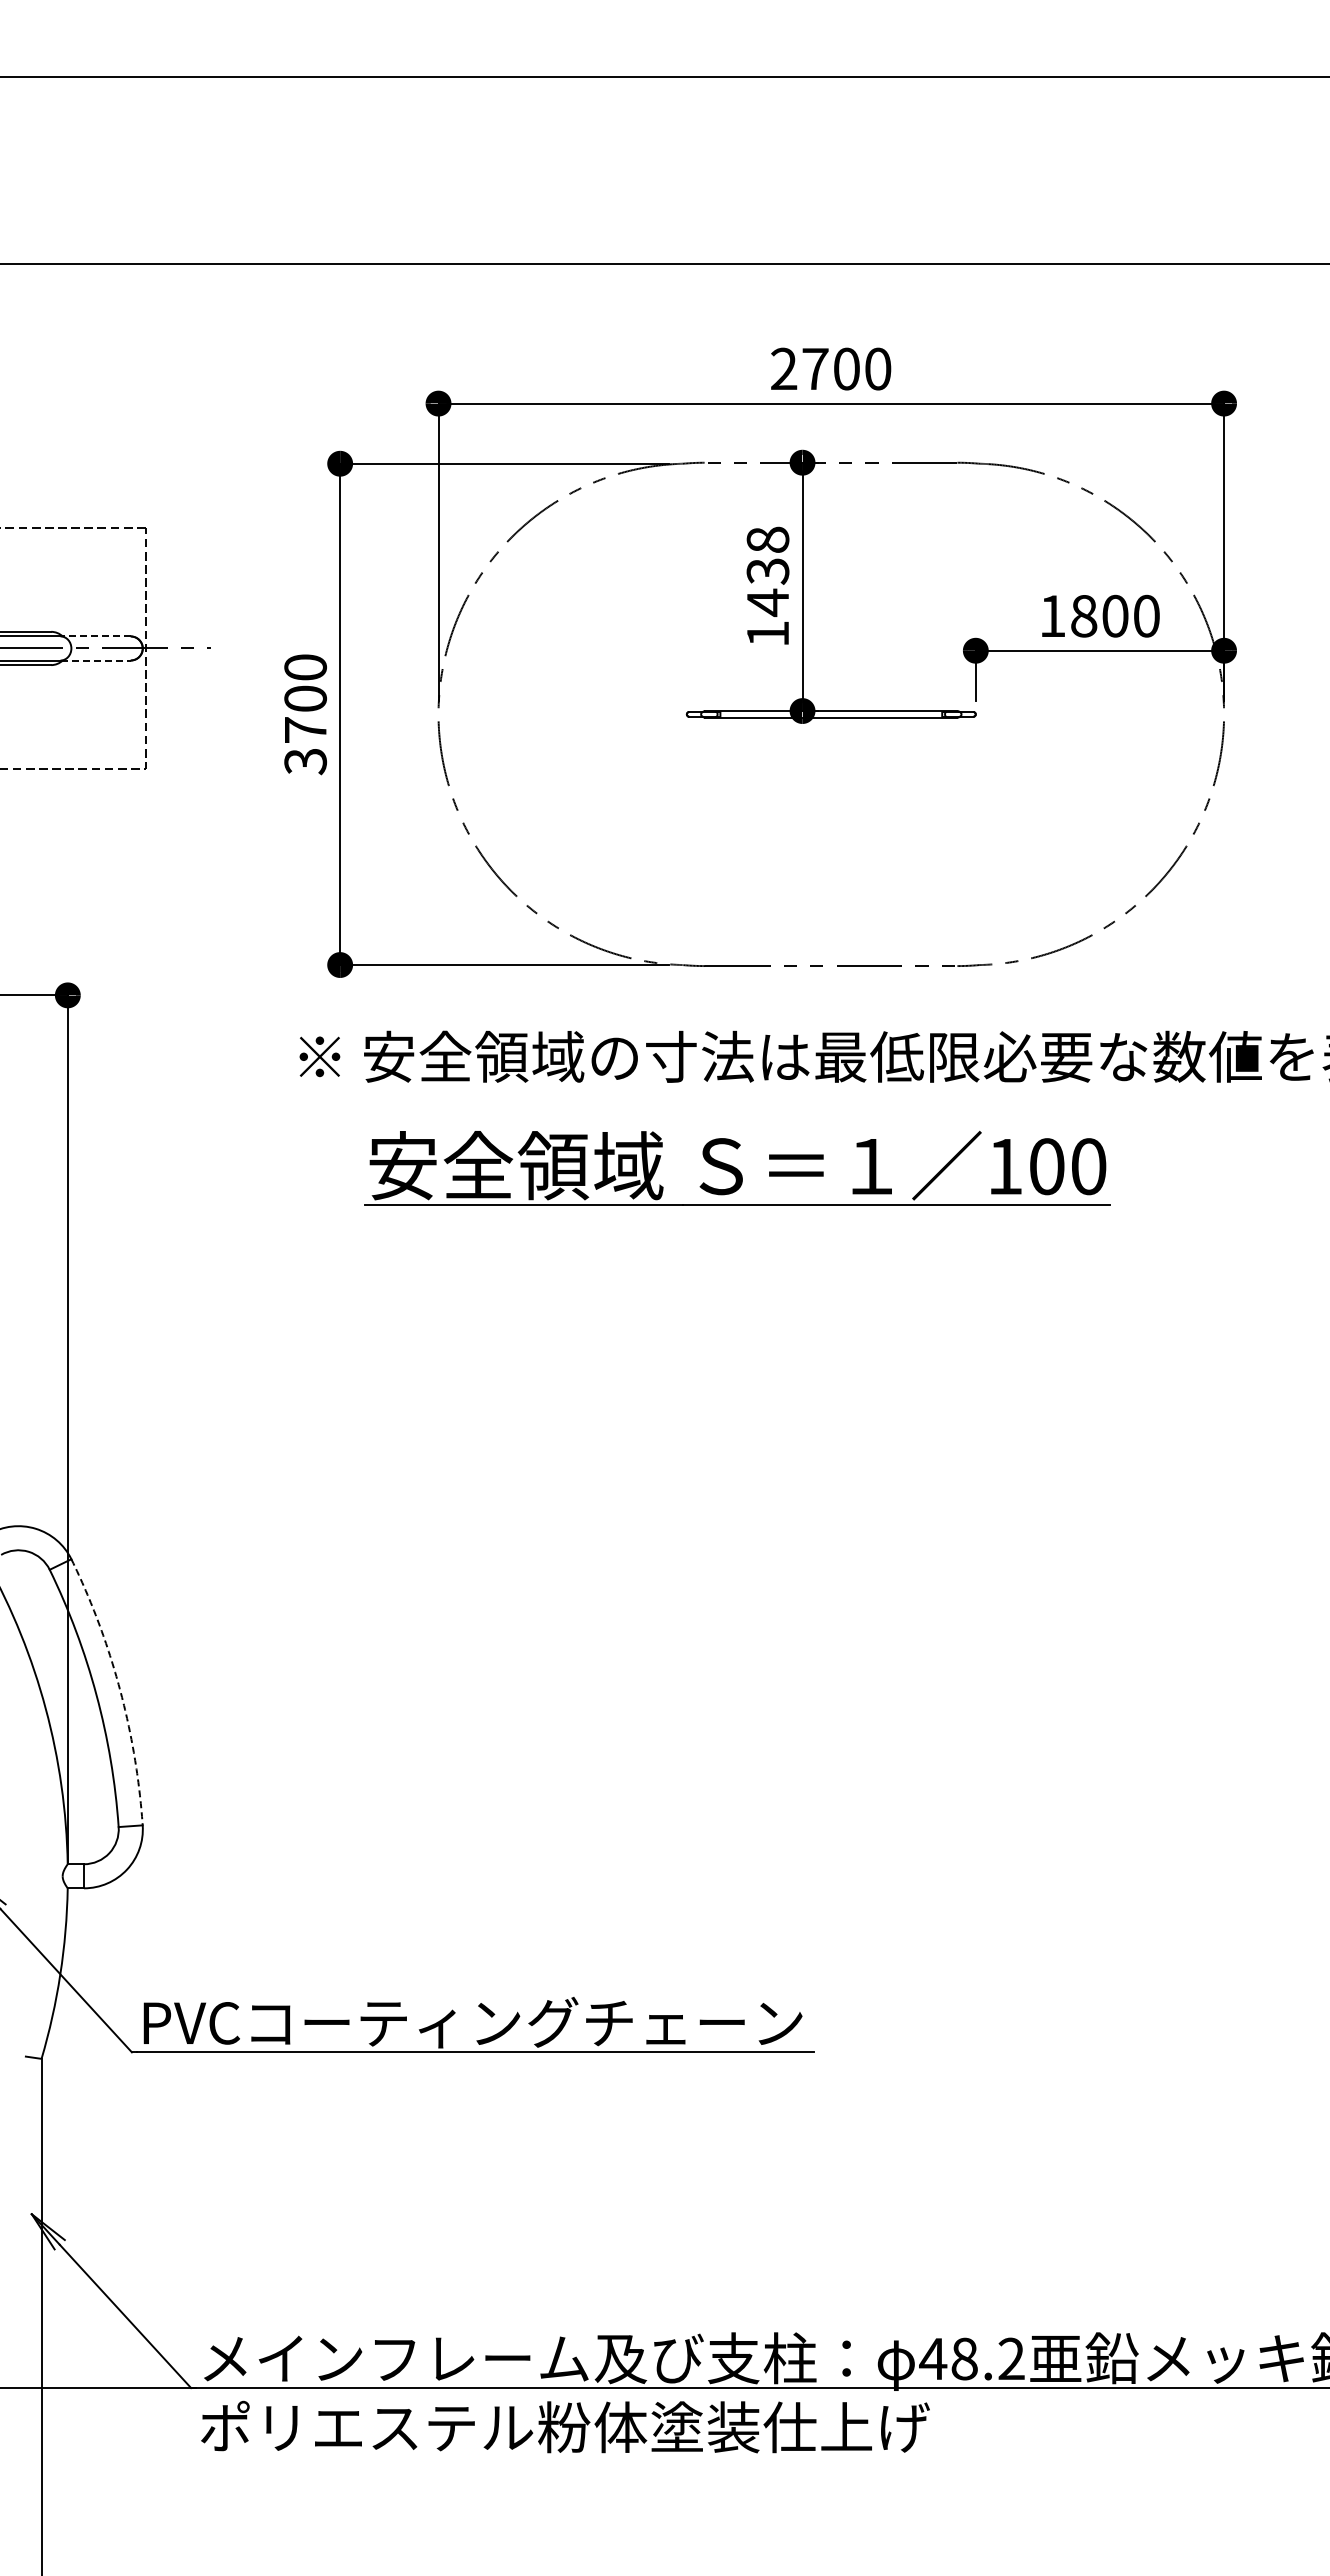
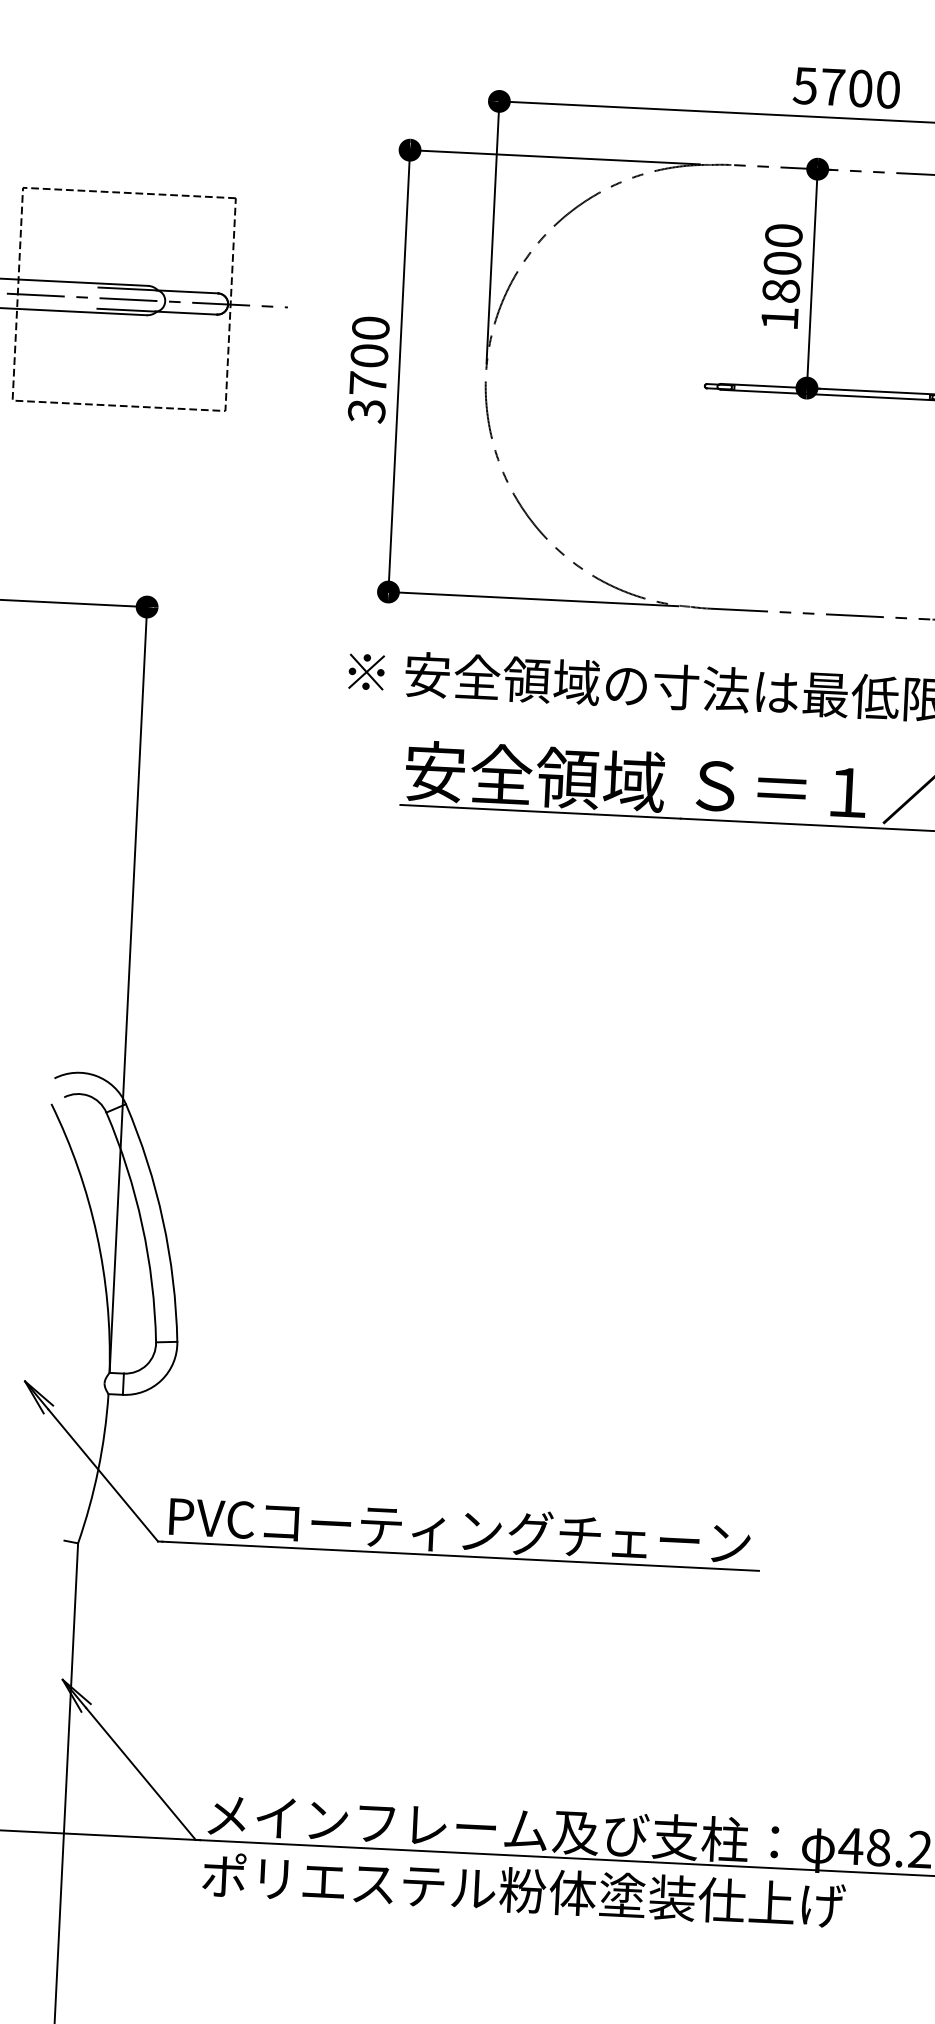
text: (783, 368) -> (804, 85), 2700 -> 5700
text: (767, 571) -> (782, 263), 1438 -> 1800
line: (95, 636) -> (186, 291), dashed -> solid
line: (96, 660) -> (186, 313), dashed -> solid
arc: (119, 1688) -> (162, 1220), dashed -> solid

